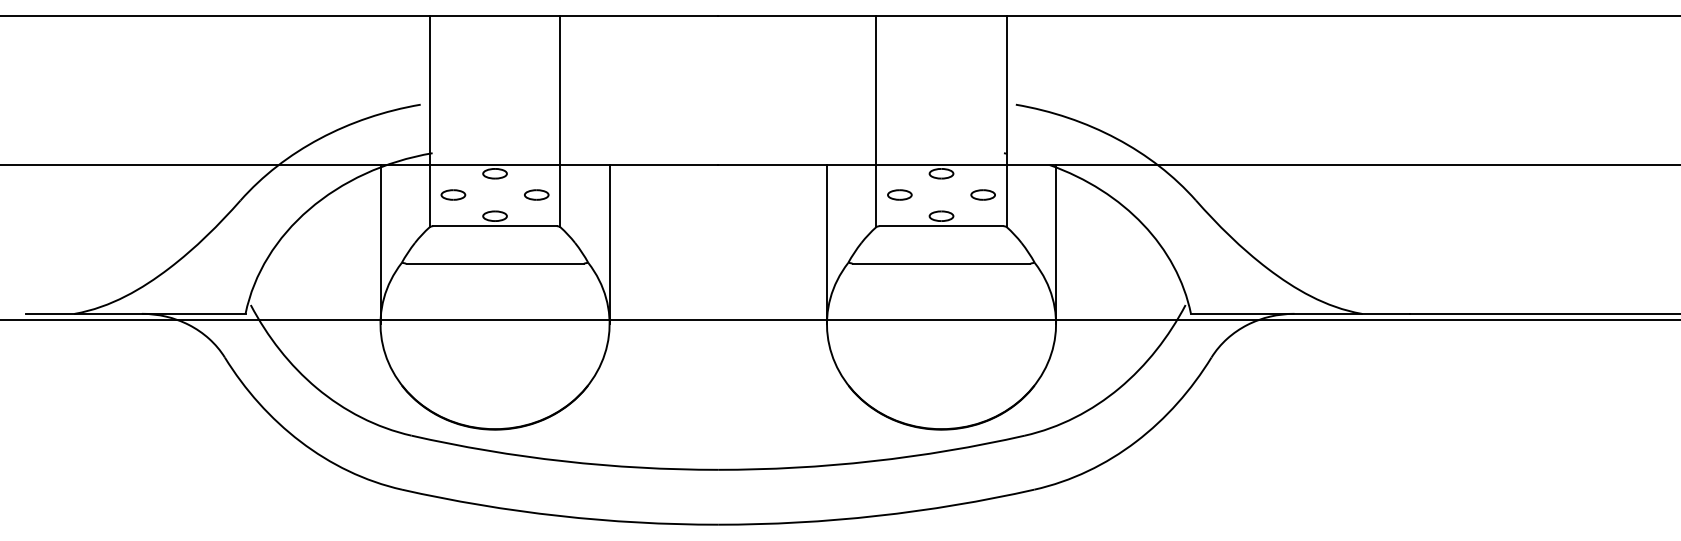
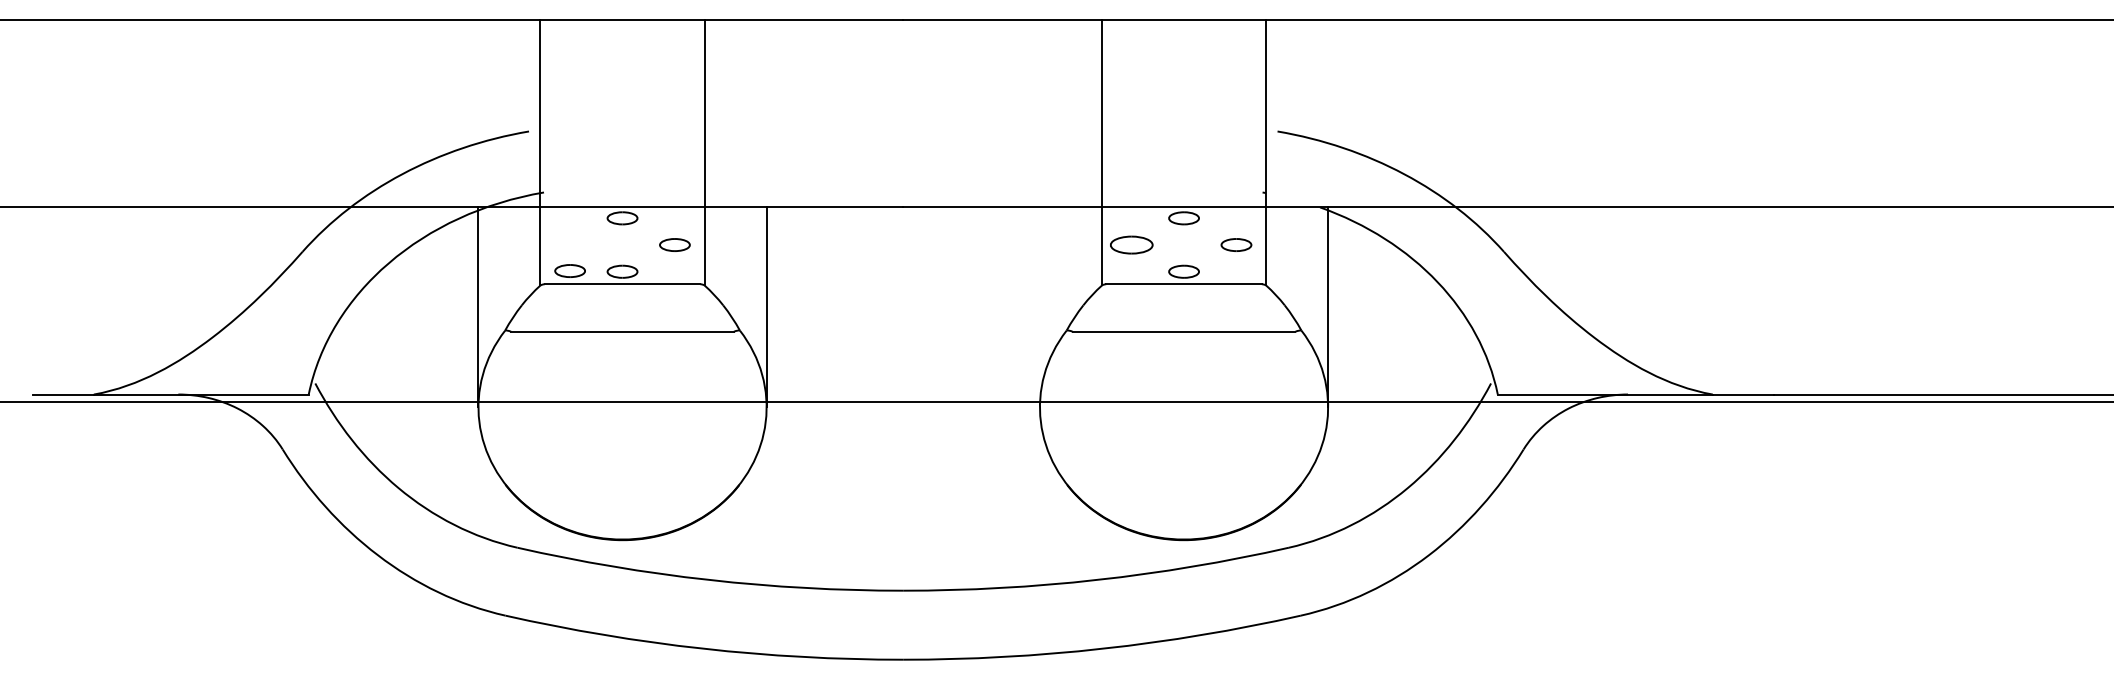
part: (452, 194) -> (569, 270), moved
part: (899, 194) -> (1131, 244), size x1.4
line: (826, 244) -> (1039, 307), removed

